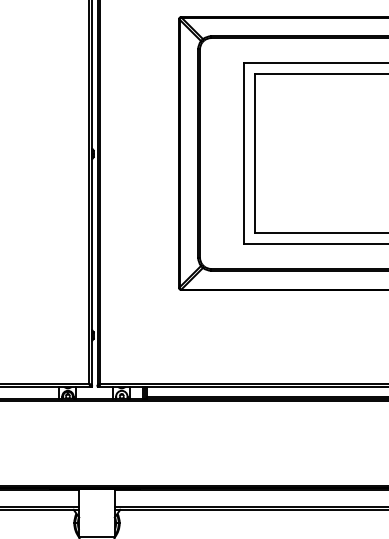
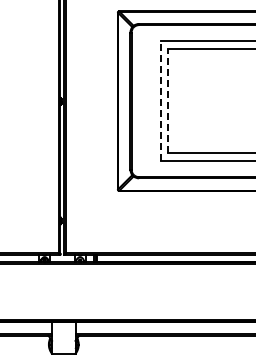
line: (256, 152) -> (168, 100), solid -> dashed
line: (243, 154) -> (160, 101), solid -> dashed

